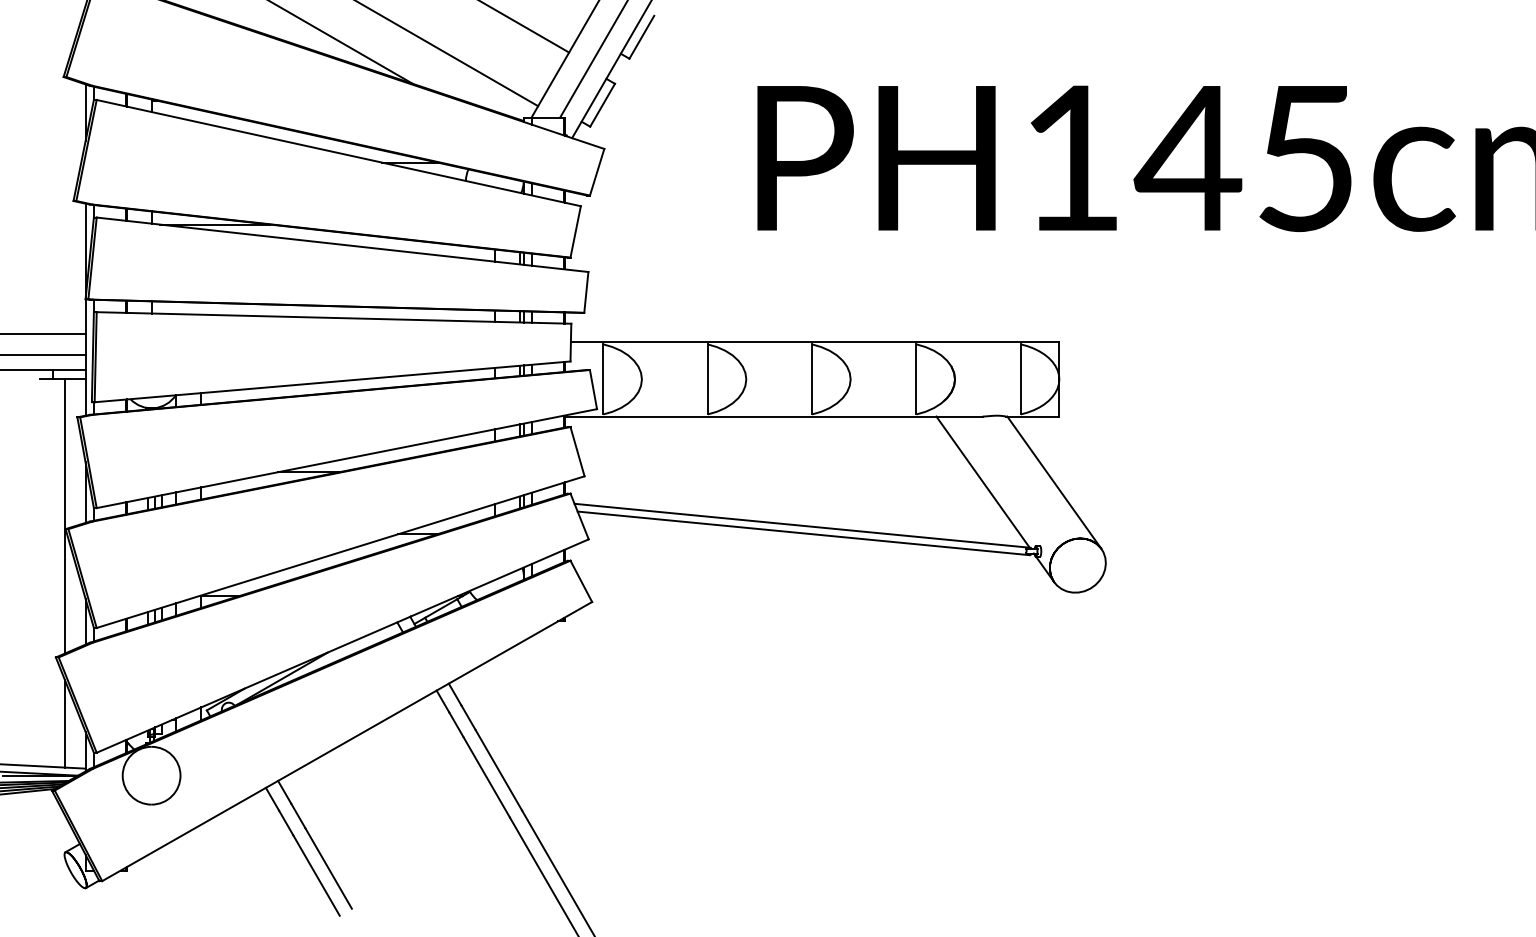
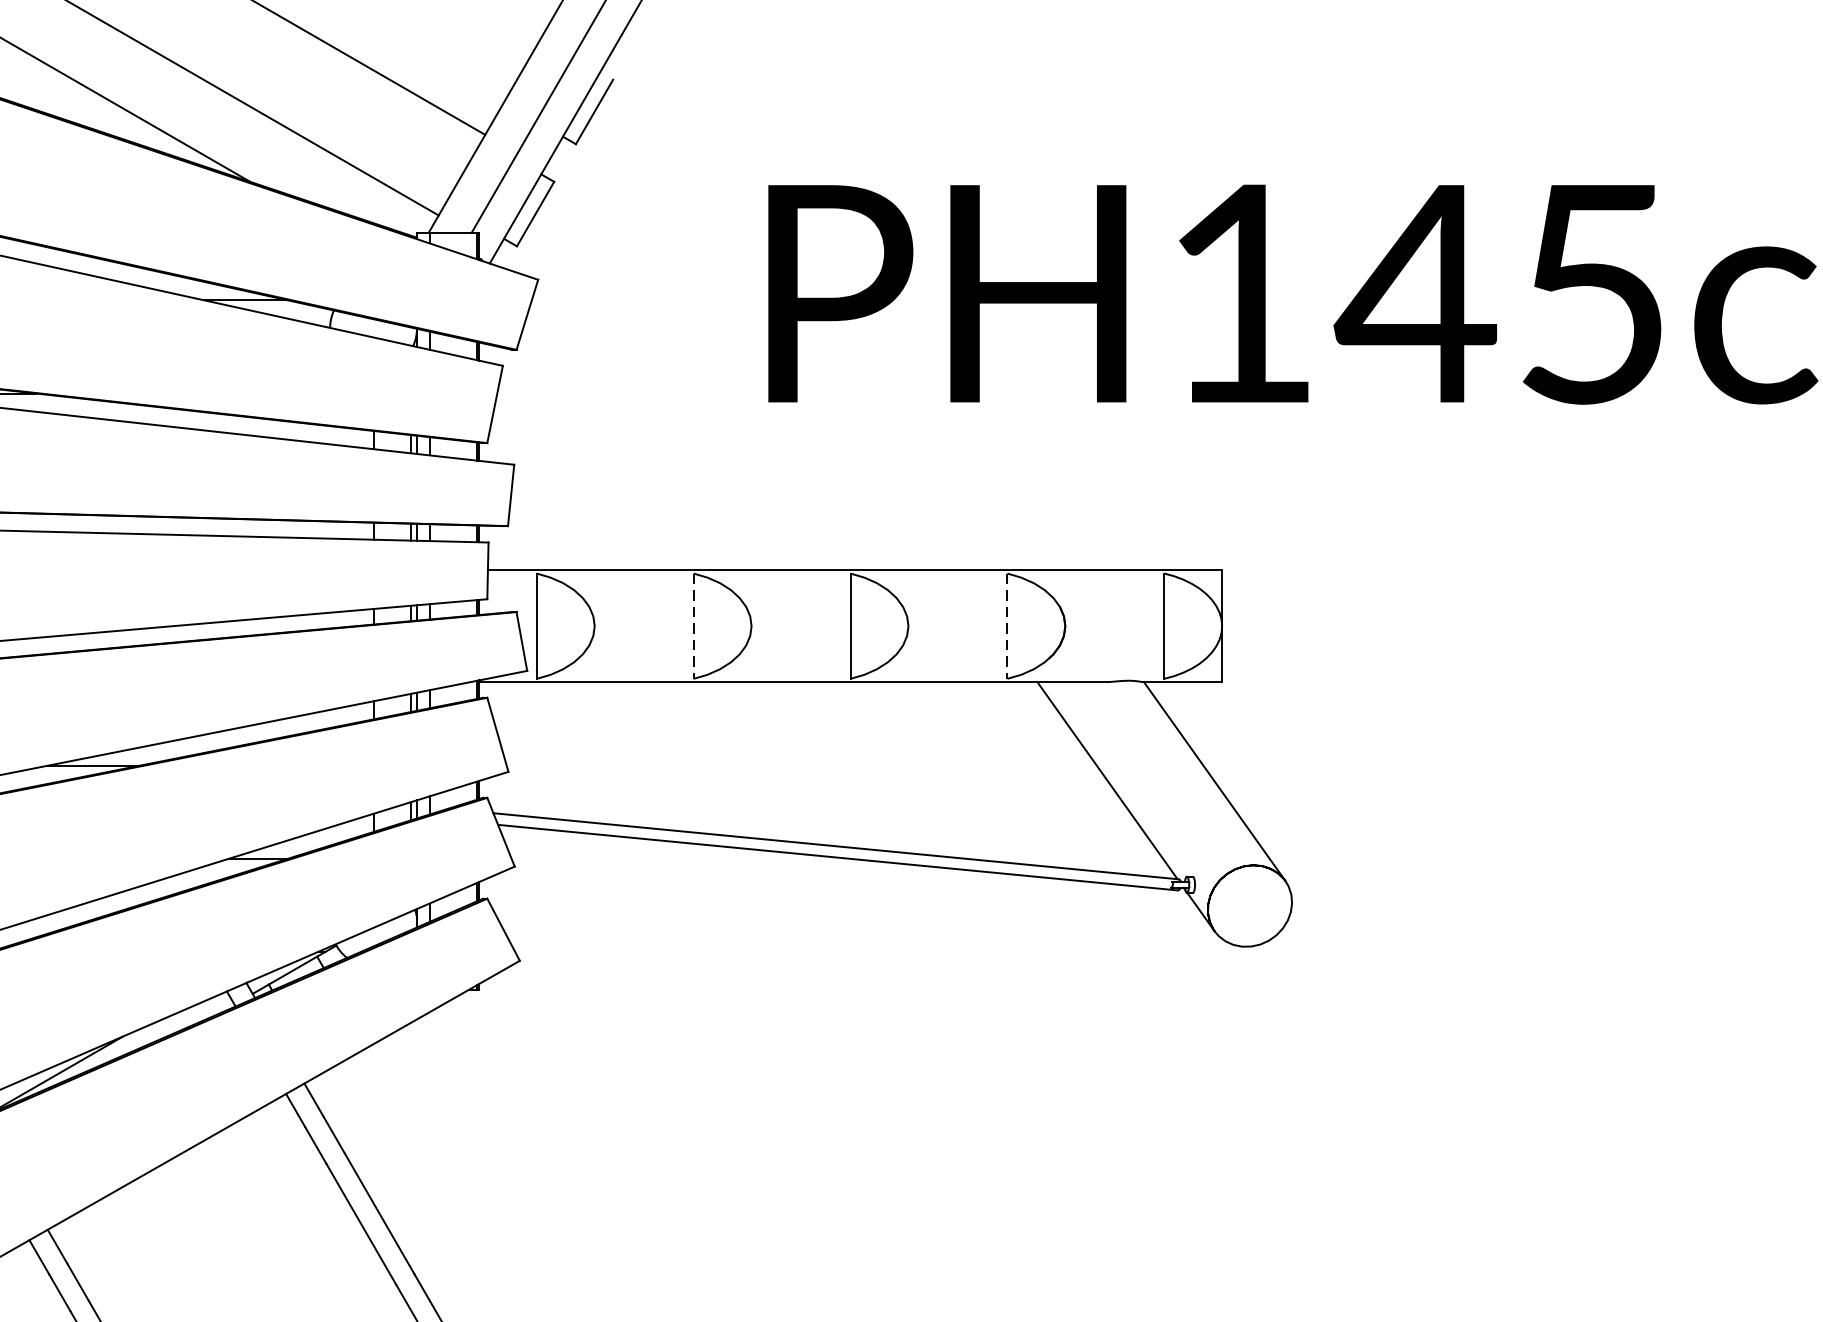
line: (707, 379) -> (693, 626), solid -> dashed
line: (916, 379) -> (1007, 626), solid -> dashed

